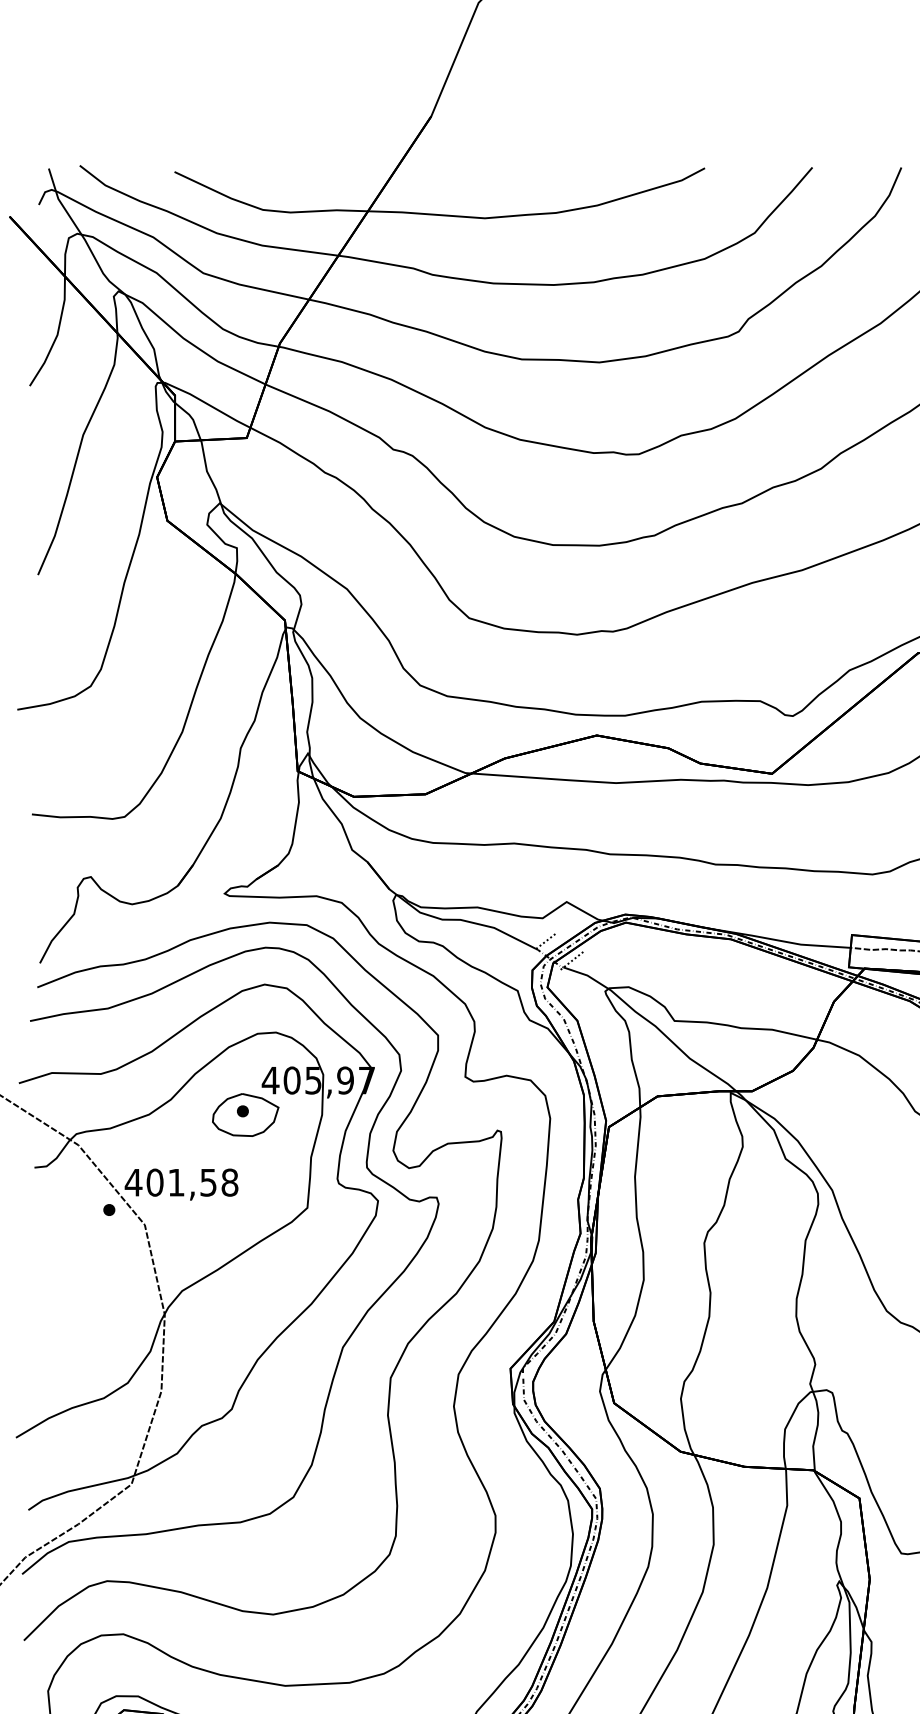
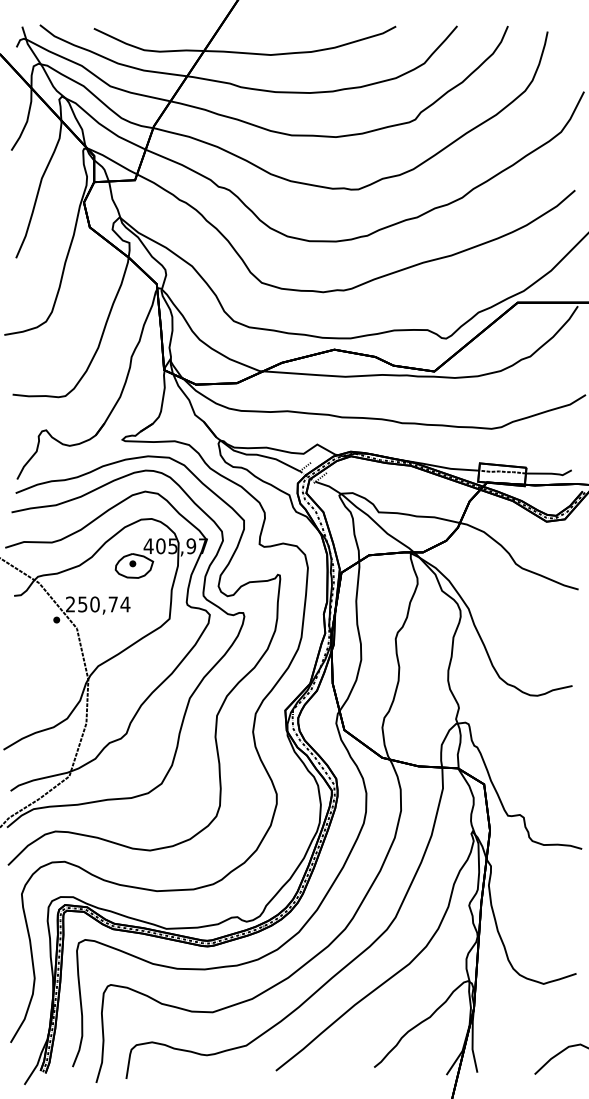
text: (180, 1182) -> (97, 604), 401,58 -> 250,74

